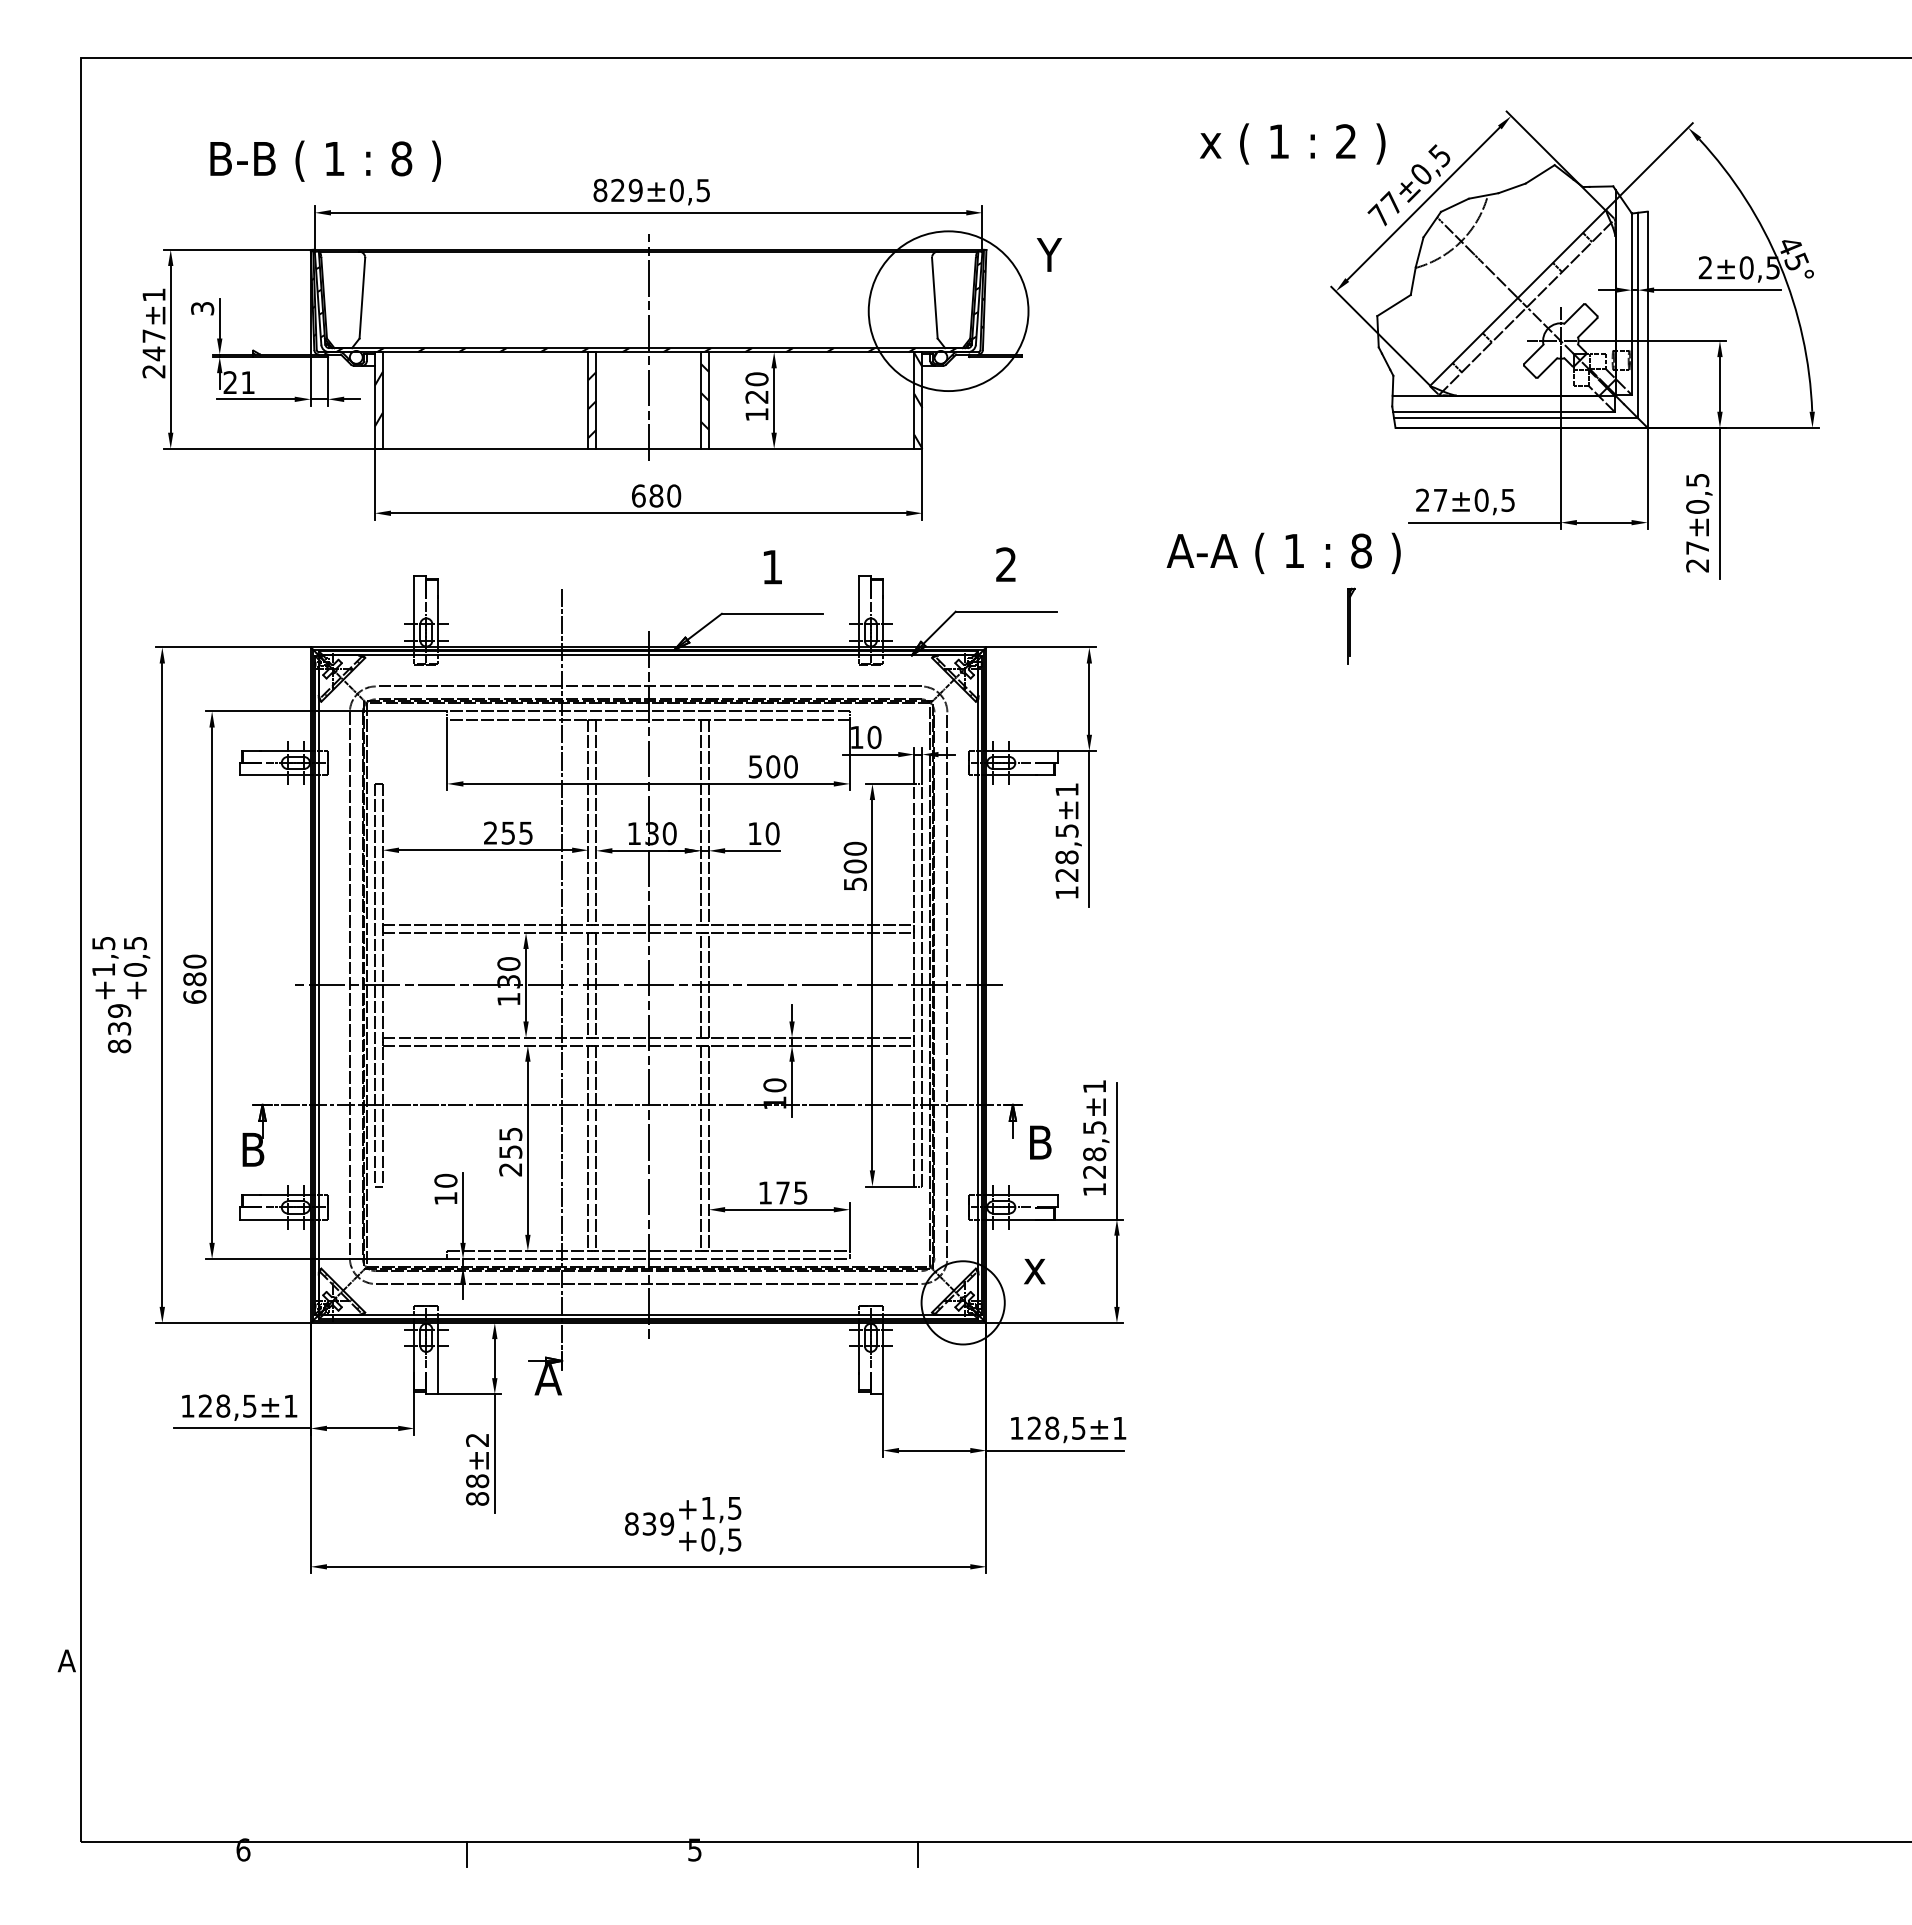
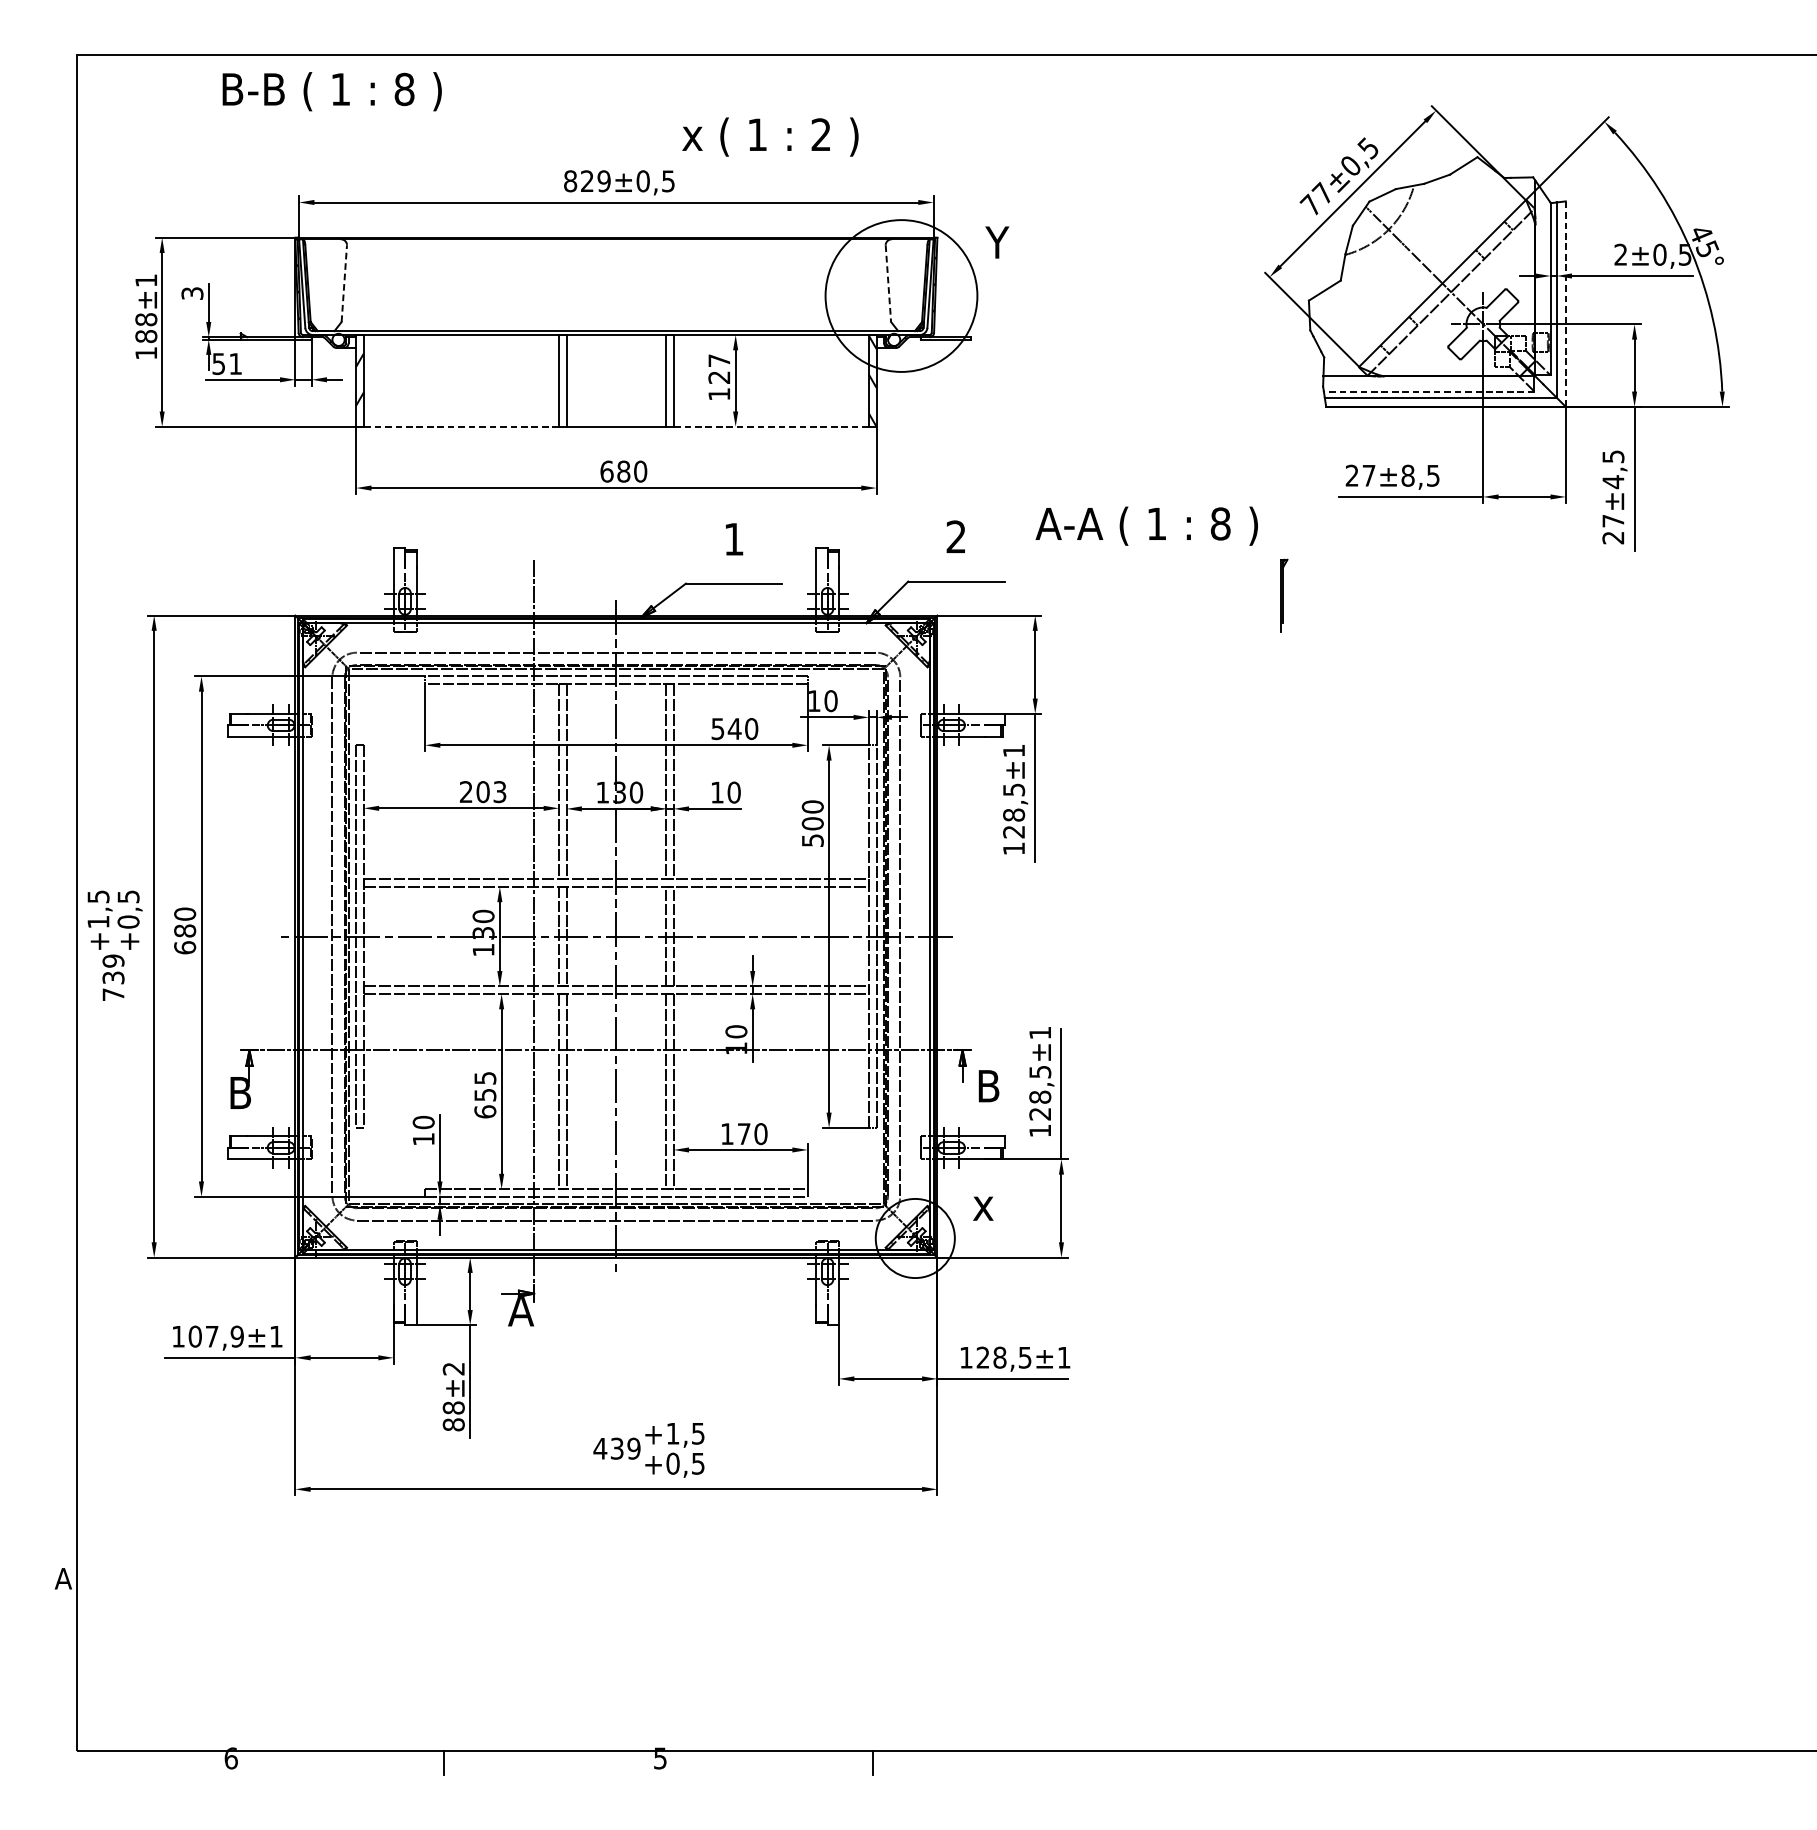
text: (1292, 143) -> (770, 136), moved
text: (325, 160) -> (332, 91), moved
line: (362, 297) -> (344, 282), solid -> dashed
line: (934, 298) -> (888, 283), solid -> dashed
hatch: (648, 307) -> (616, 292), removed
line: (1647, 319) -> (1565, 303), solid -> dashed
line: (648, 346) -> (616, 329), removed
text: (153, 353) -> (145, 336), 247 -> 188
text: (756, 379) -> (718, 360), 120 -> 127
text: (229, 382) -> (218, 363), 21 -> 51
hatch: (704, 396) -> (669, 377), removed
hatch: (592, 405) -> (563, 385), removed
line: (1503, 411) -> (1428, 391), solid -> dashed
line: (485, 448) -> (461, 426), solid -> dashed
line: (811, 448) -> (771, 426), solid -> dashed
text: (1481, 500) -> (1407, 475), ±0,5 -> ±8,5
text: (1697, 506) -> (1613, 481), ±0,5 -> ±4,5
text: (1283, 552) -> (1146, 525), moved
text: (772, 766) -> (734, 728), 500 -> 540
text: (516, 832) -> (490, 791), 255 -> 203
text: (119, 1046) -> (113, 994), 839 -> 739
text: (510, 1169) -> (485, 1111), 255 -> 655
text: (800, 1192) -> (760, 1133), 175 -> 170
text: (227, 1405) -> (216, 1336), 128,5 -> 107,9
text: (631, 1523) -> (600, 1448), 839 -> 439

